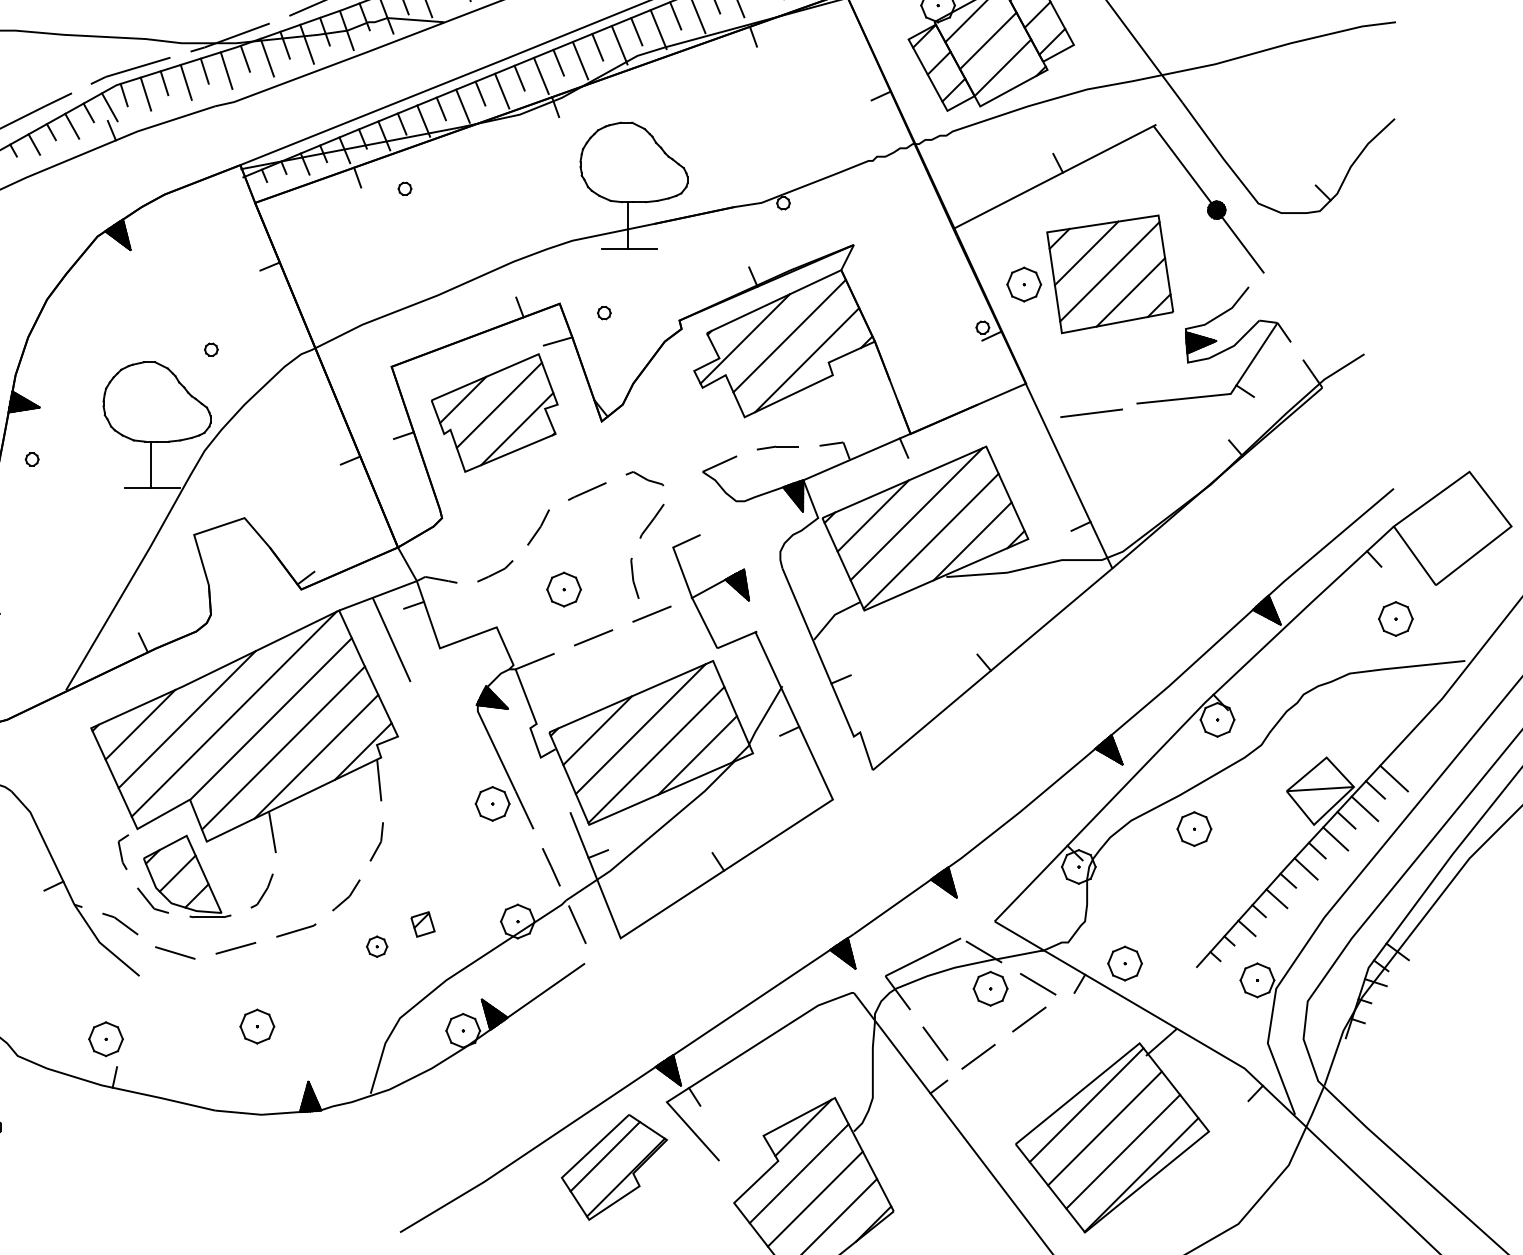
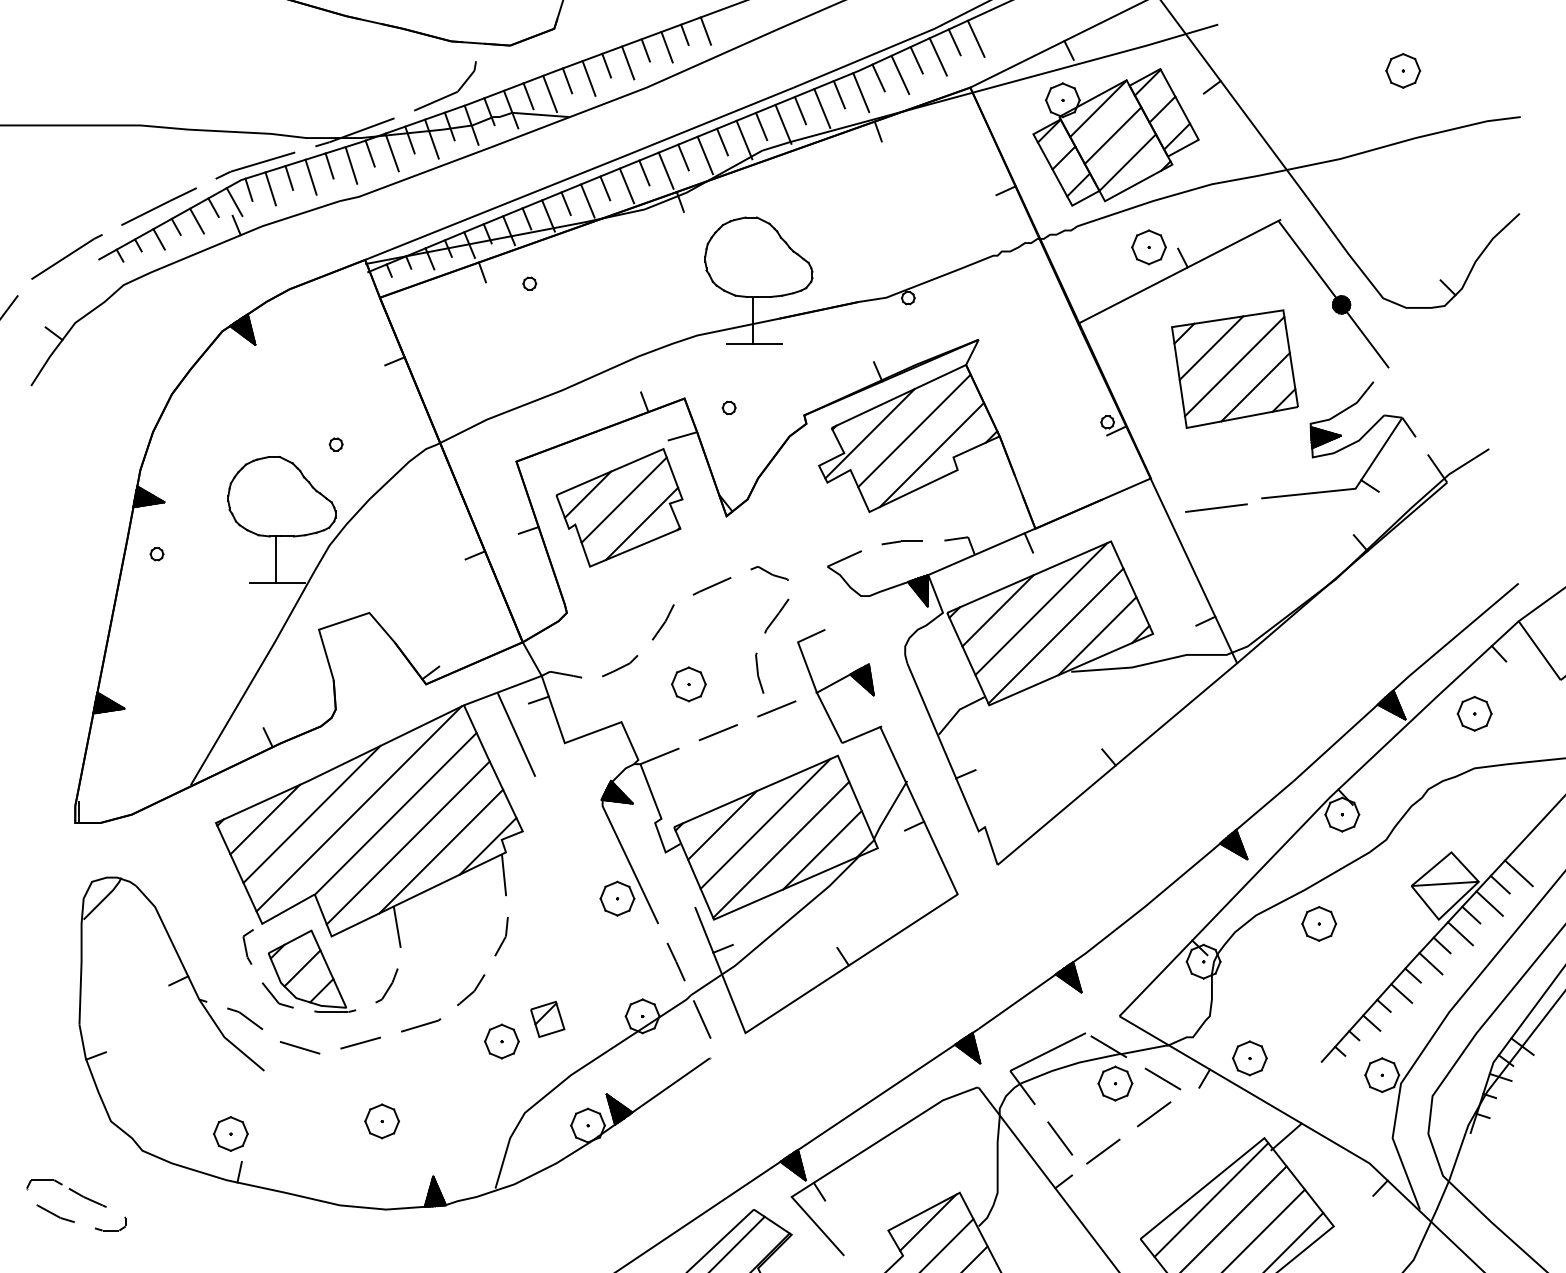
part: (1023, 284) -> (1148, 247), moved
part: (1395, 618) -> (1474, 713), moved
part: (422, 923) -> (547, 1018), size x1.43
part: (376, 946) -> (501, 1041), size x1.67

